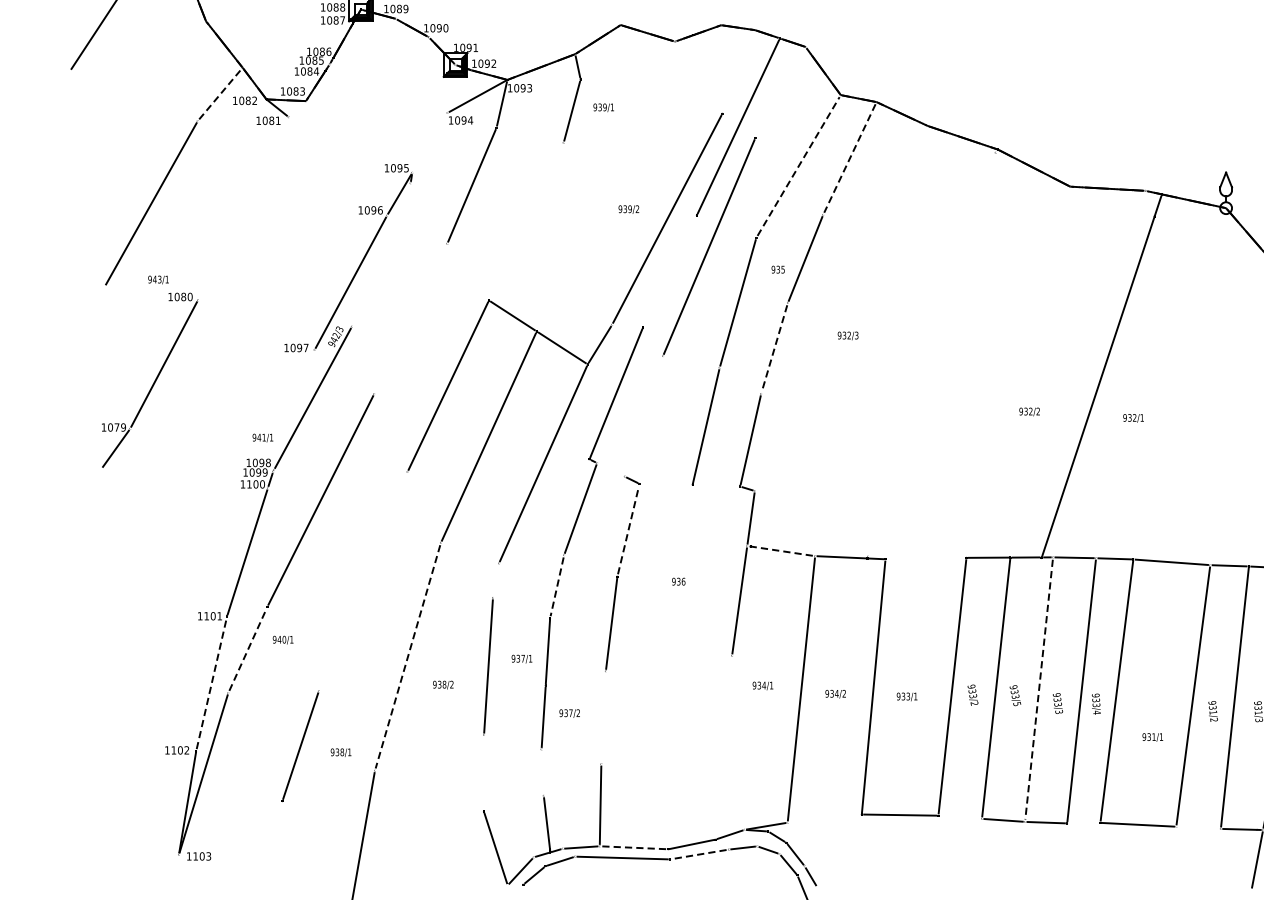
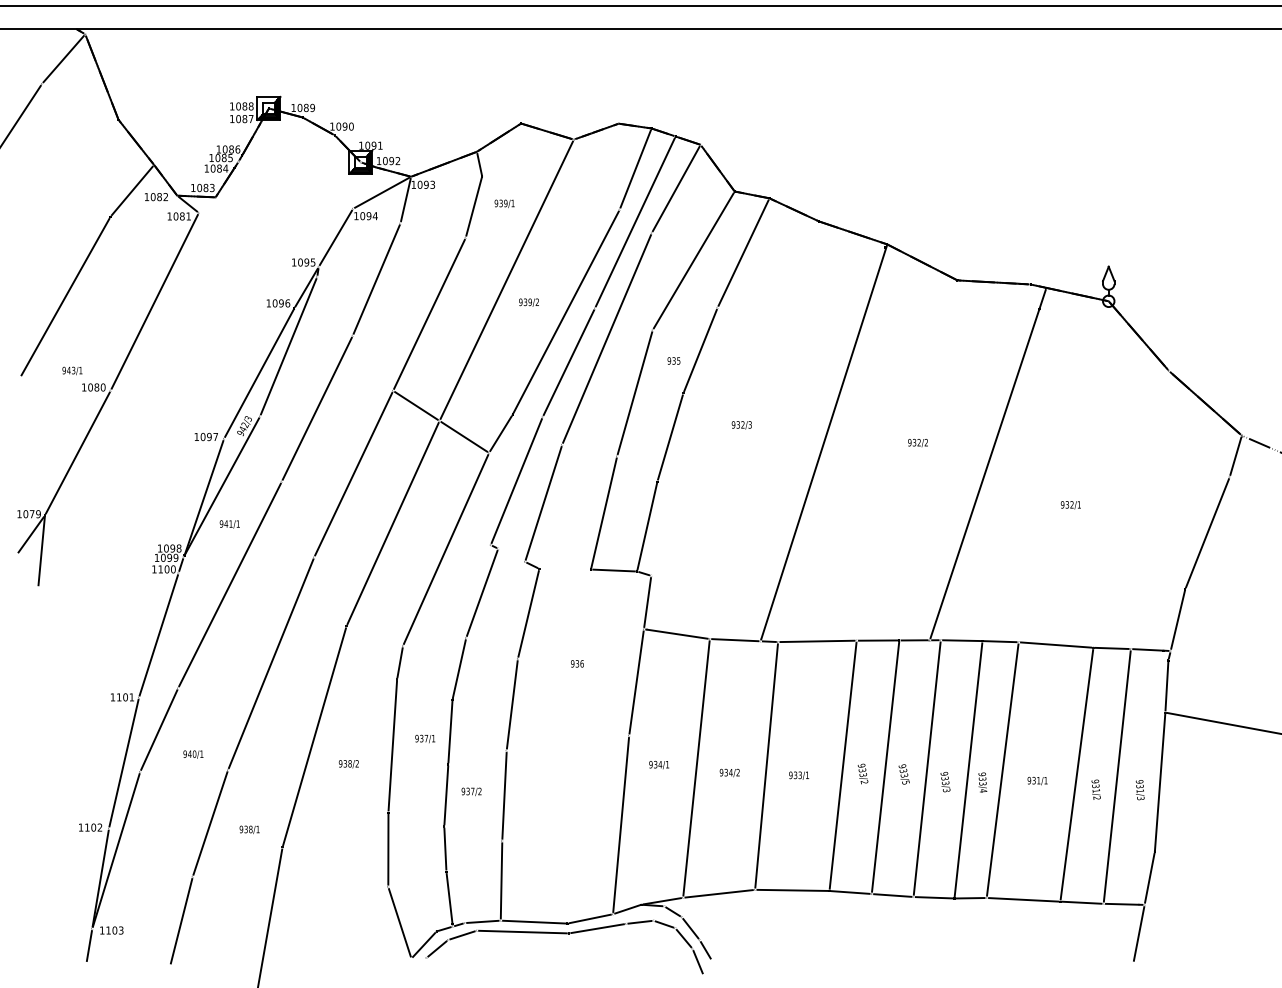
line: (738, 71) -> (635, 168), added
line: (779, 91) -> (675, 188), added
line: (220, 94) -> (132, 190), dashed -> solid
line: (429, 142) -> (335, 237), added
line: (849, 158) -> (743, 253), dashed -> solid
line: (799, 166) -> (694, 260), dashed -> solid
line: (605, 185) -> (506, 279), added
line: (243, 208) -> (154, 301), added
line: (526, 220) -> (429, 313), added
line: (381, 254) -> (288, 346), added
line: (669, 271) -> (568, 362), added
line: (409, 318) -> (316, 408), added
line: (774, 348) -> (670, 437), dashed -> solid
line: (932, 353) -> (823, 442), added
line: (294, 410) -> (204, 497), added
text: (1029, 412) -> (917, 443), moved
line: (643, 416) -> (543, 503), added
text: (1133, 418) -> (1070, 505), moved
text: (262, 438) -> (229, 524), moved
line: (126, 465) -> (41, 551), added
line: (715, 485) -> (613, 570), added
line: (628, 529) -> (528, 613), dashed -> solid
line: (780, 551) -> (676, 634), dashed -> solid
line: (926, 558) -> (817, 641), added
line: (495, 580) -> (399, 662), added
line: (362, 581) -> (270, 663), added
line: (557, 587) -> (459, 669), dashed -> solid
text: (283, 640) -> (193, 754), moved
line: (248, 650) -> (159, 730), dashed -> solid
line: (407, 656) -> (314, 736), dashed -> solid
line: (212, 684) -> (124, 763), dashed -> solid
line: (1039, 689) -> (927, 768), dashed -> solid
line: (603, 717) -> (504, 795), added
text: (1152, 736) -> (1037, 780), moved
line: (723, 747) -> (620, 824), added
line: (542, 771) -> (445, 848), added
line: (484, 772) -> (388, 849), added
line: (960, 817) -> (850, 892), added
line: (824, 818) -> (718, 893), added
line: (1083, 823) -> (970, 898), added
line: (1198, 827) -> (1081, 902), added
line: (270, 847) -> (181, 921), added
line: (633, 848) -> (533, 922), dashed -> solid
line: (699, 854) -> (597, 928), dashed -> solid
line: (175, 871) -> (88, 945), added

